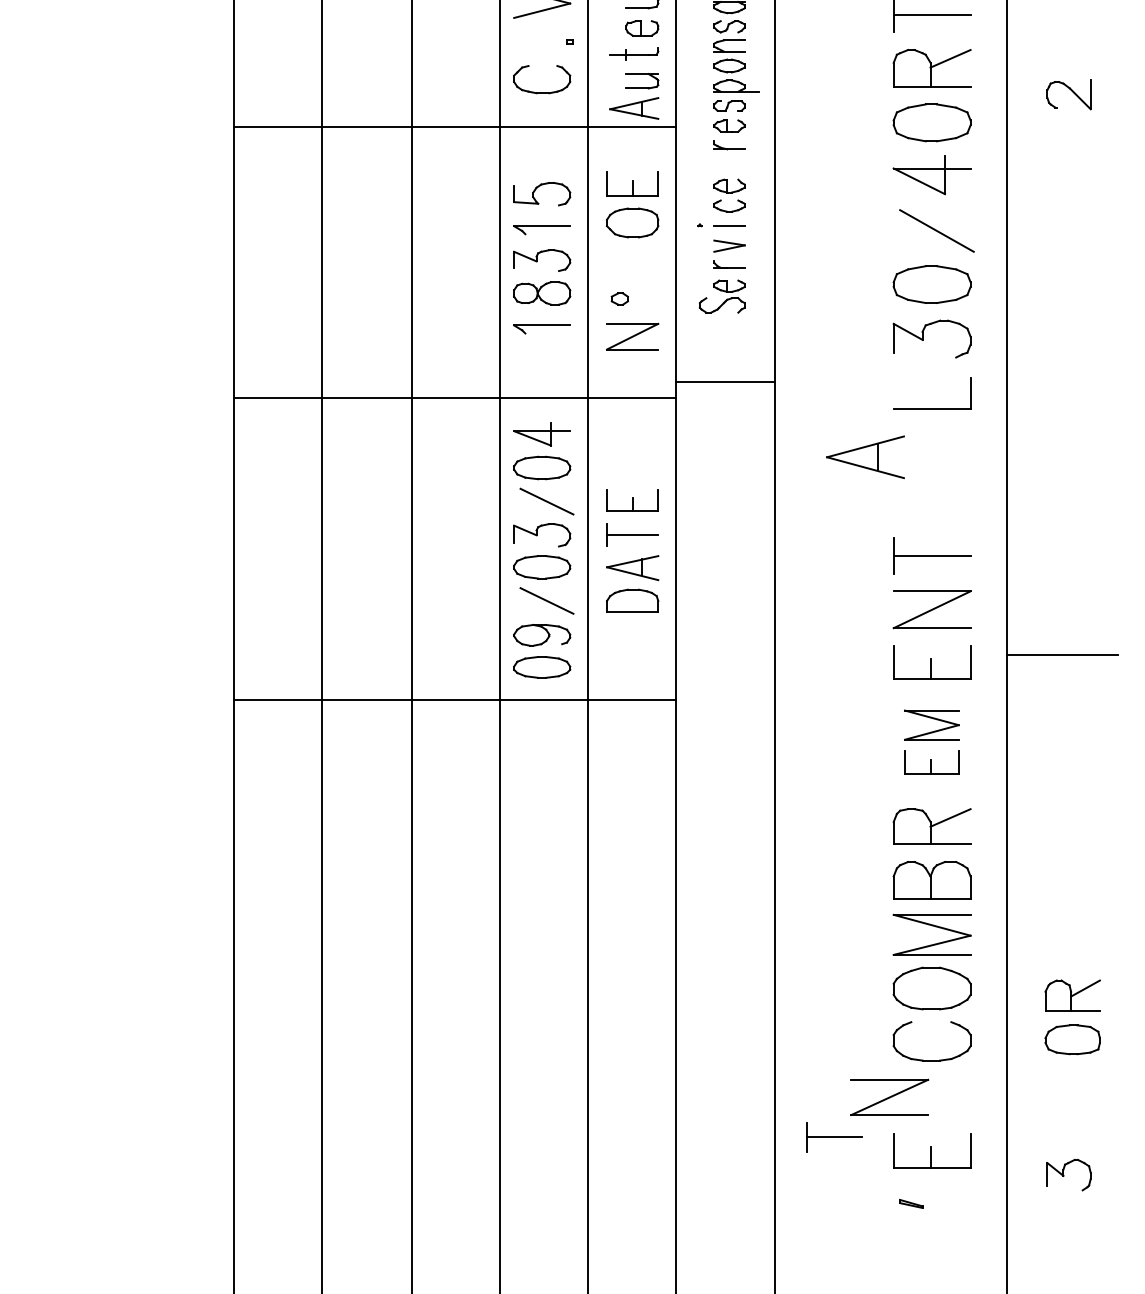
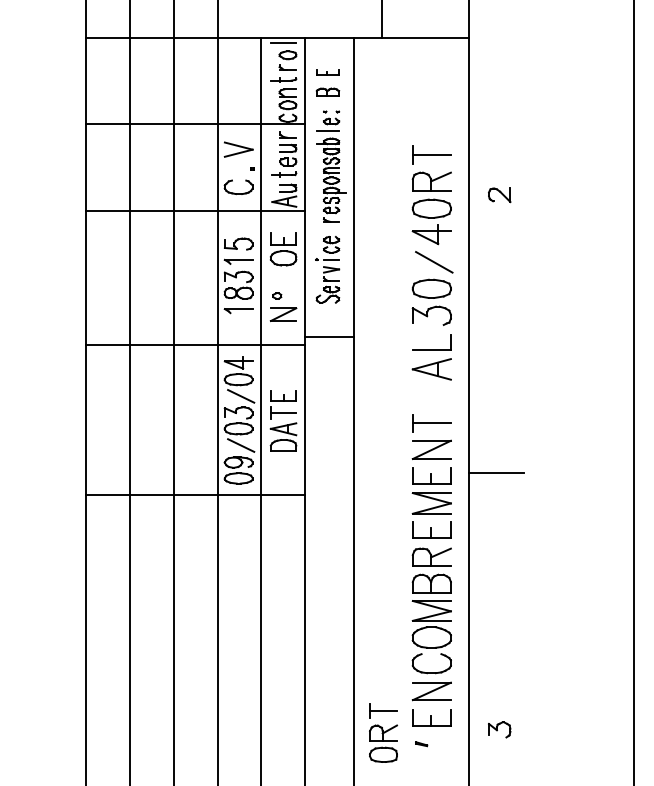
part: (864, 457) -> (431, 369), moved
part: (931, 742) -> (431, 515), size x1.43
part: (1072, 1016) -> (383, 743), moved
part: (888, 1097) -> (431, 691), moved

